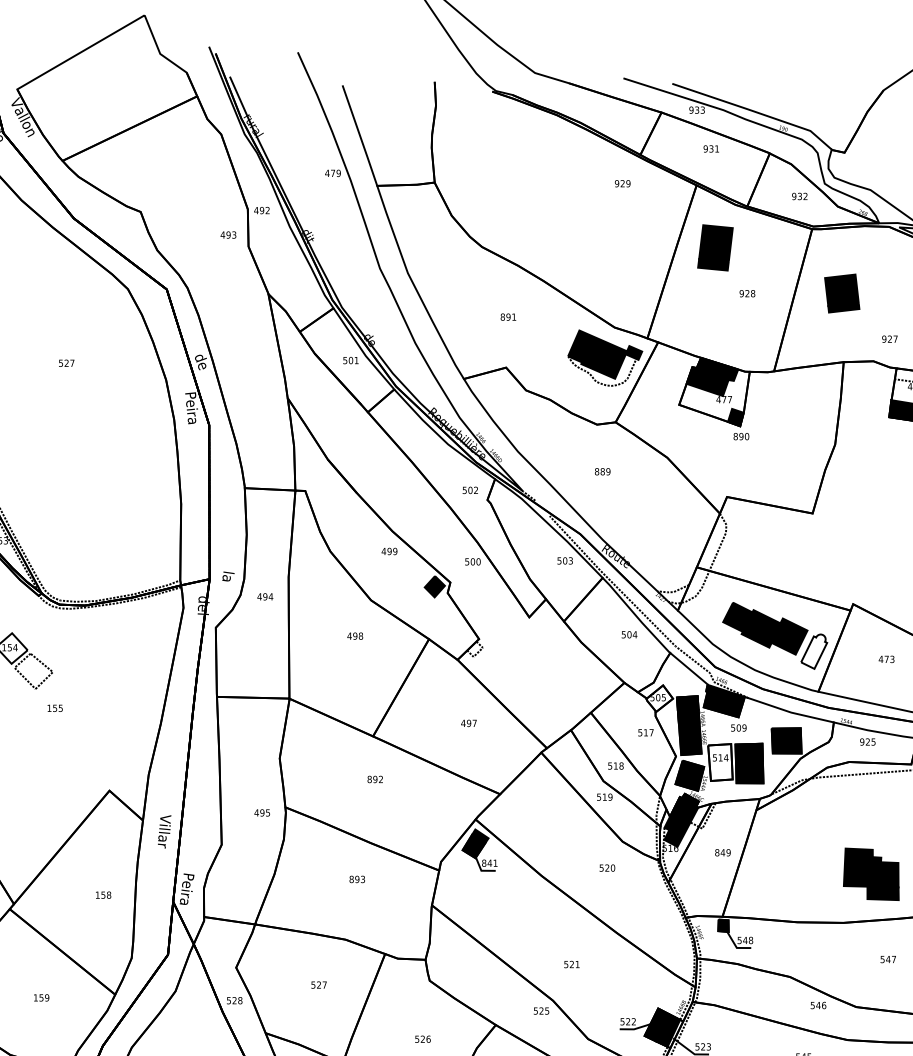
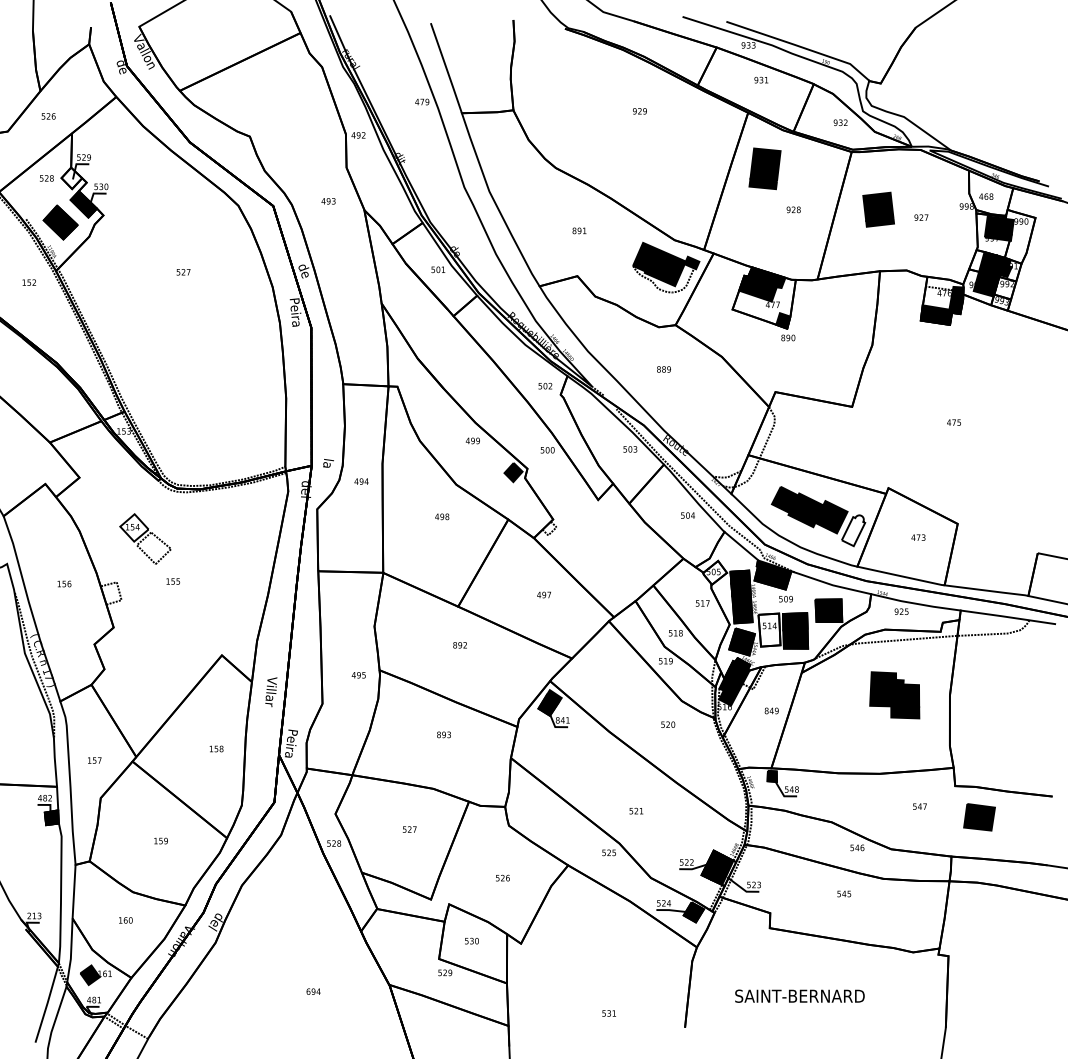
text: (622, 183) -> (639, 111), moved
text: (228, 235) -> (328, 201), moved
text: (890, 339) -> (921, 217), moved
part: (871, 874) -> (894, 695), moved

